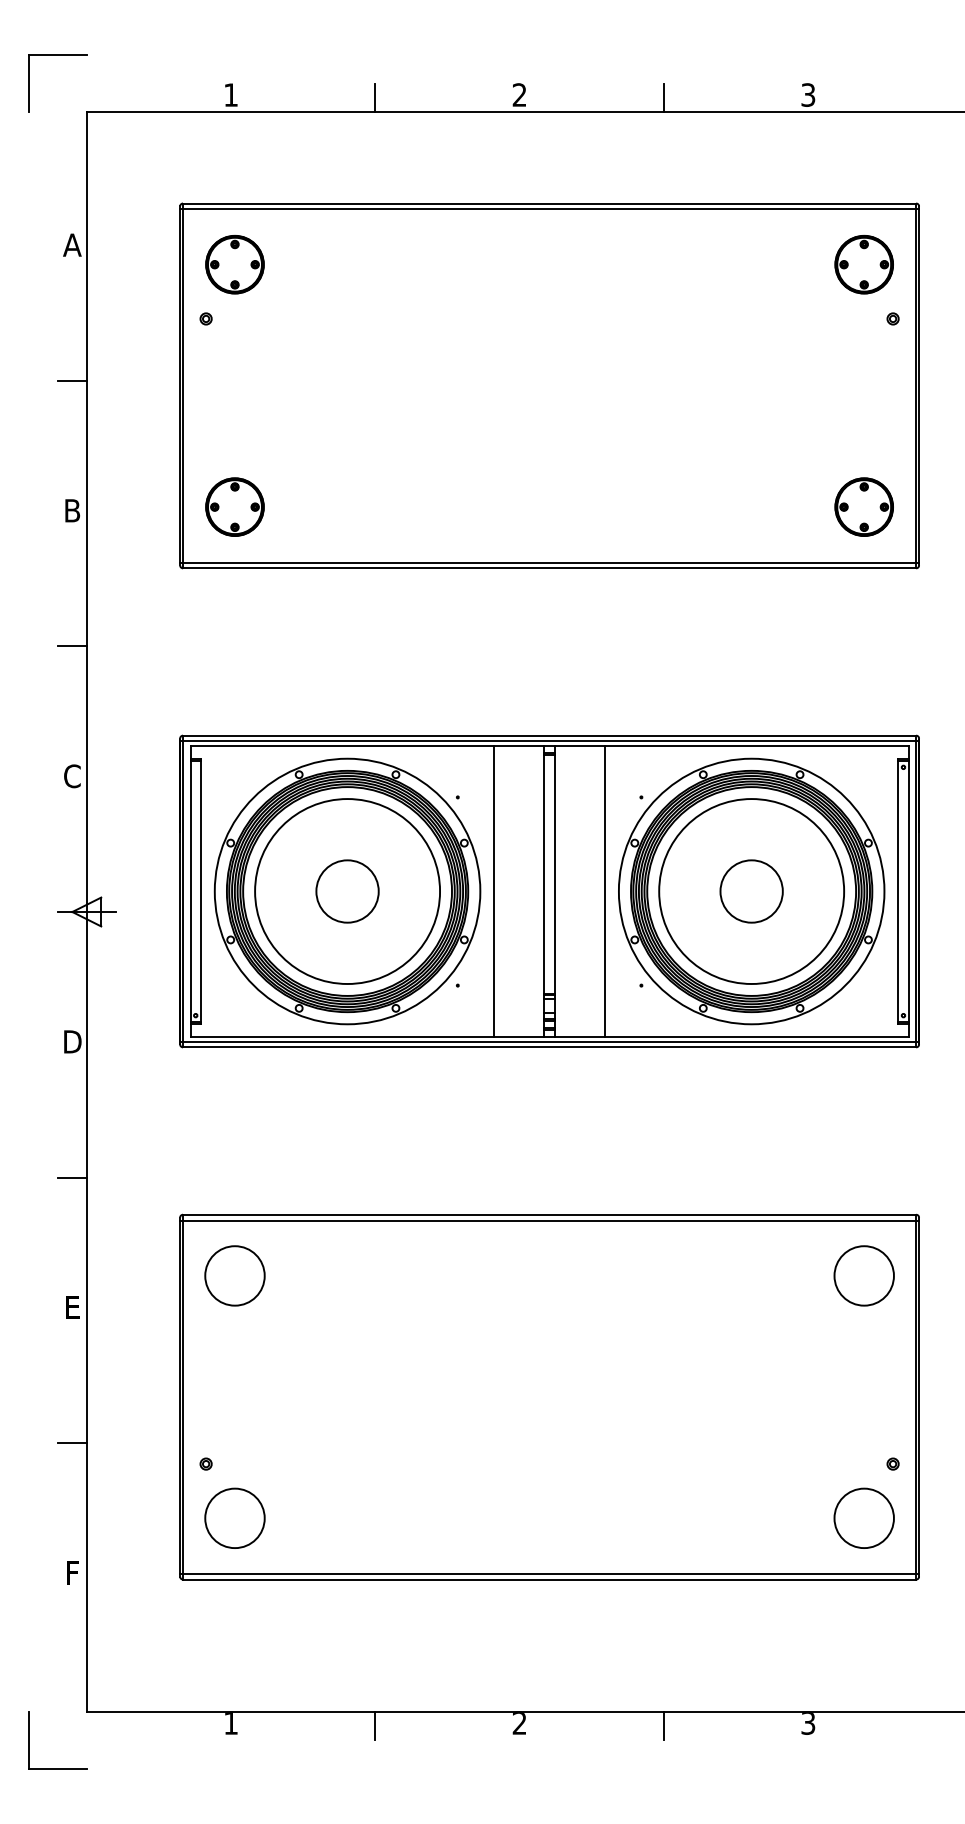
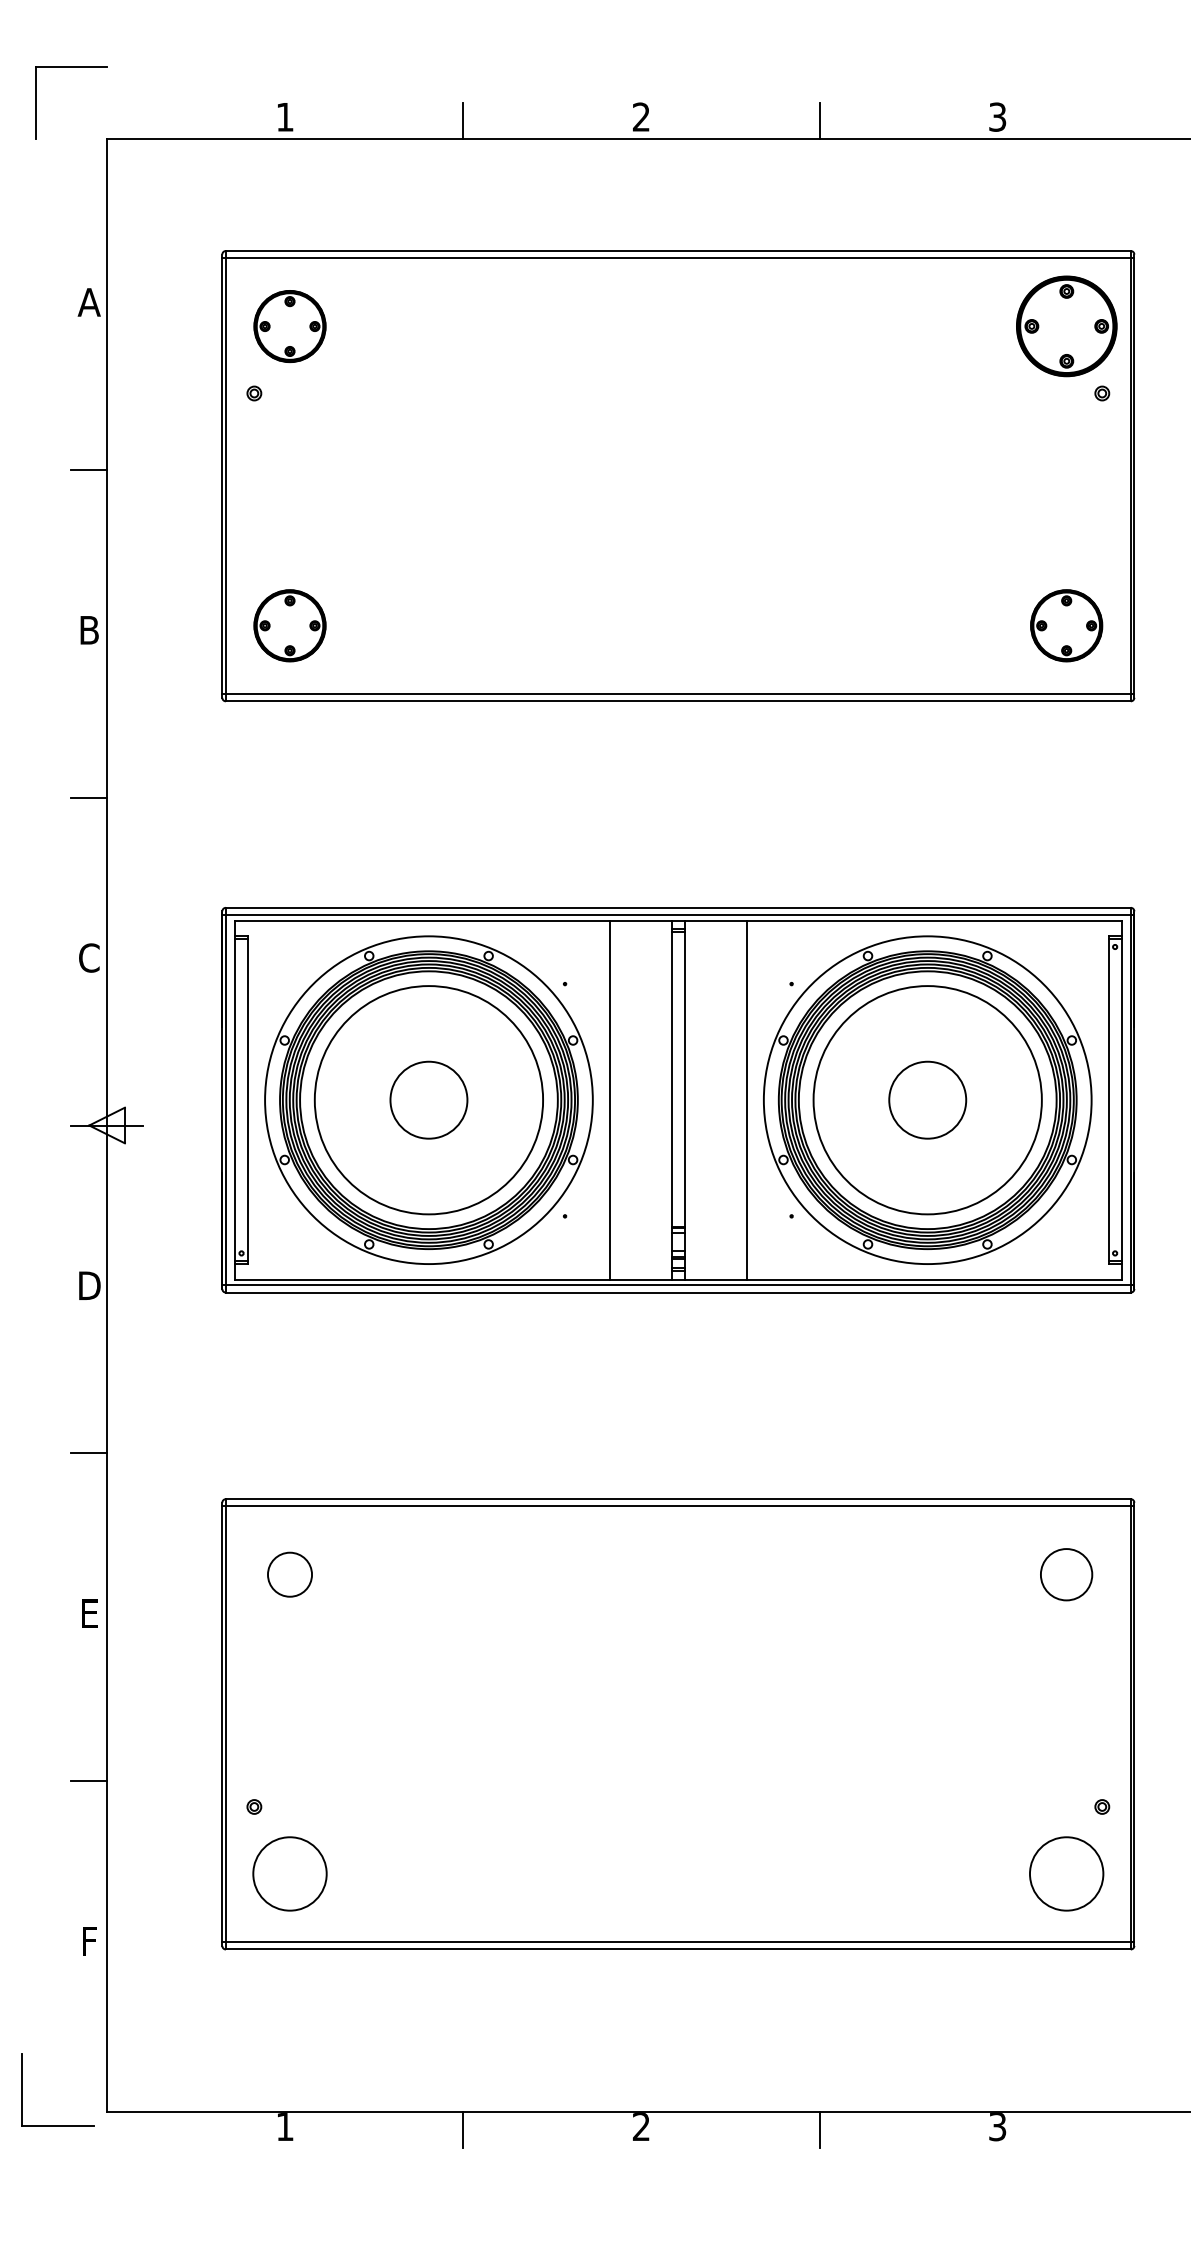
part: (863, 264) -> (1065, 326), size x1.4
circle: (234, 1275) -> (289, 1574), size x0.6
circle: (863, 1275) -> (1065, 1574), size x0.7
part: (29, 1740) -> (22, 2090), moved

